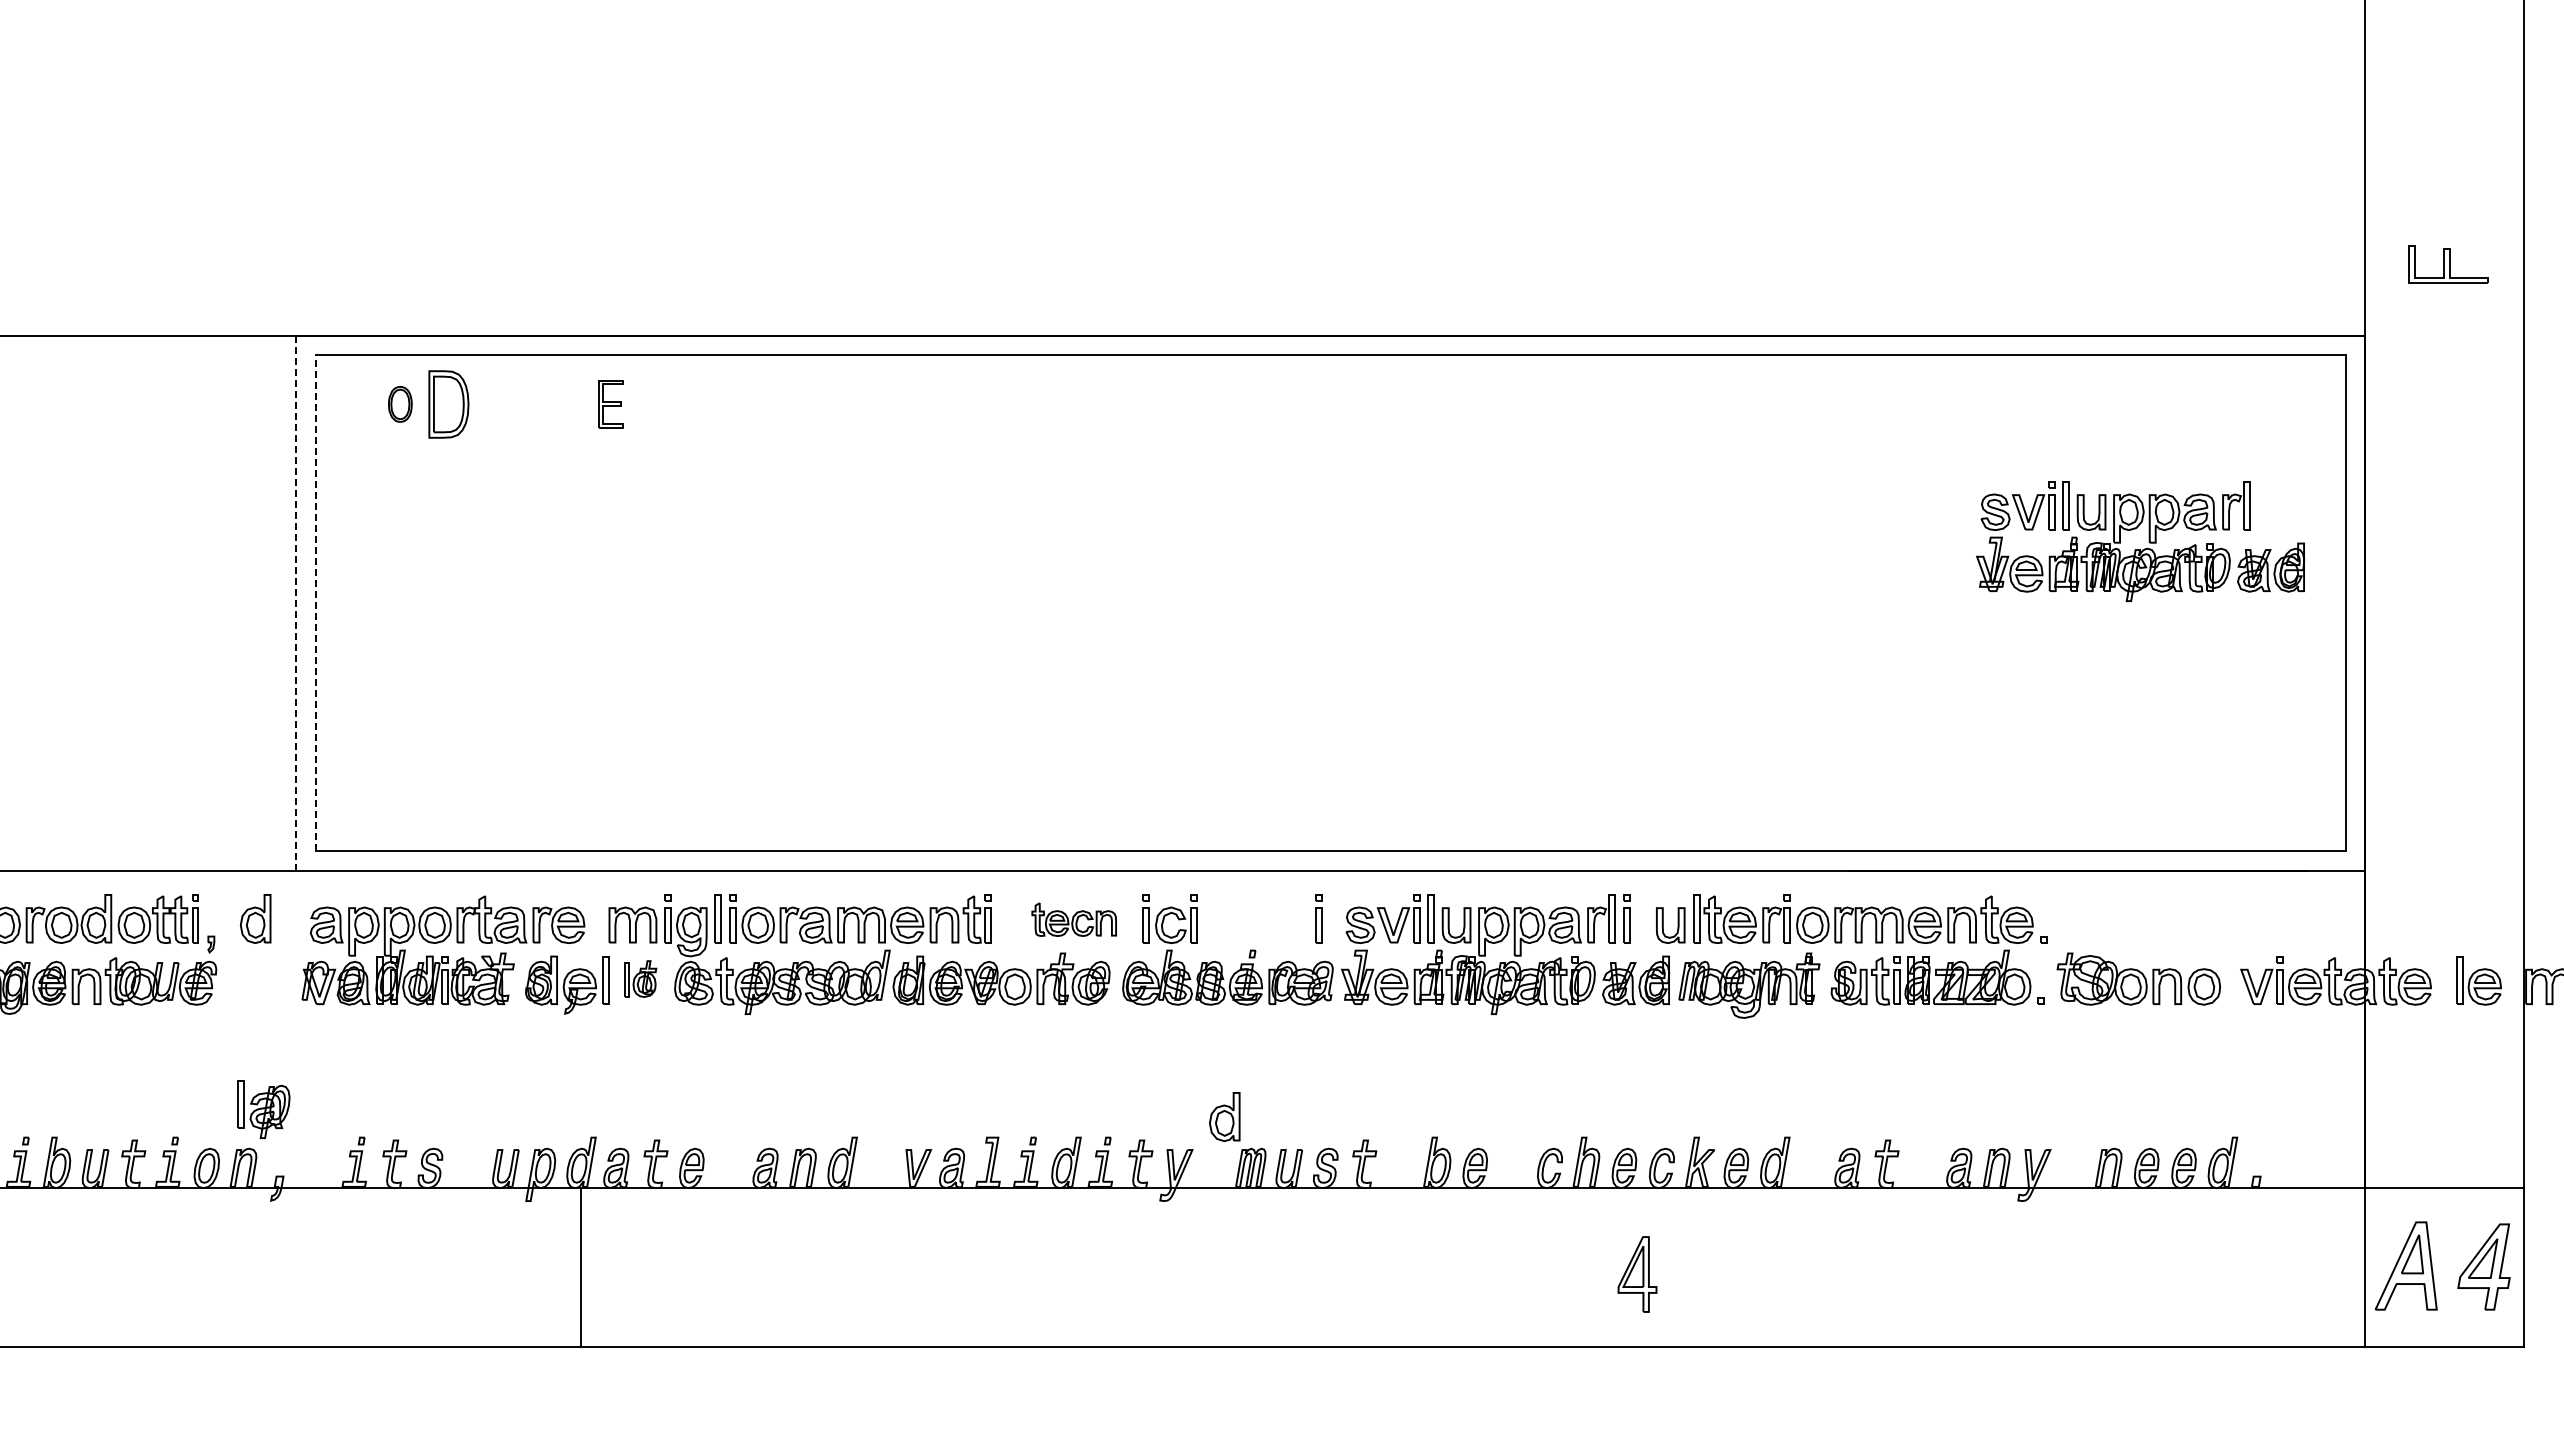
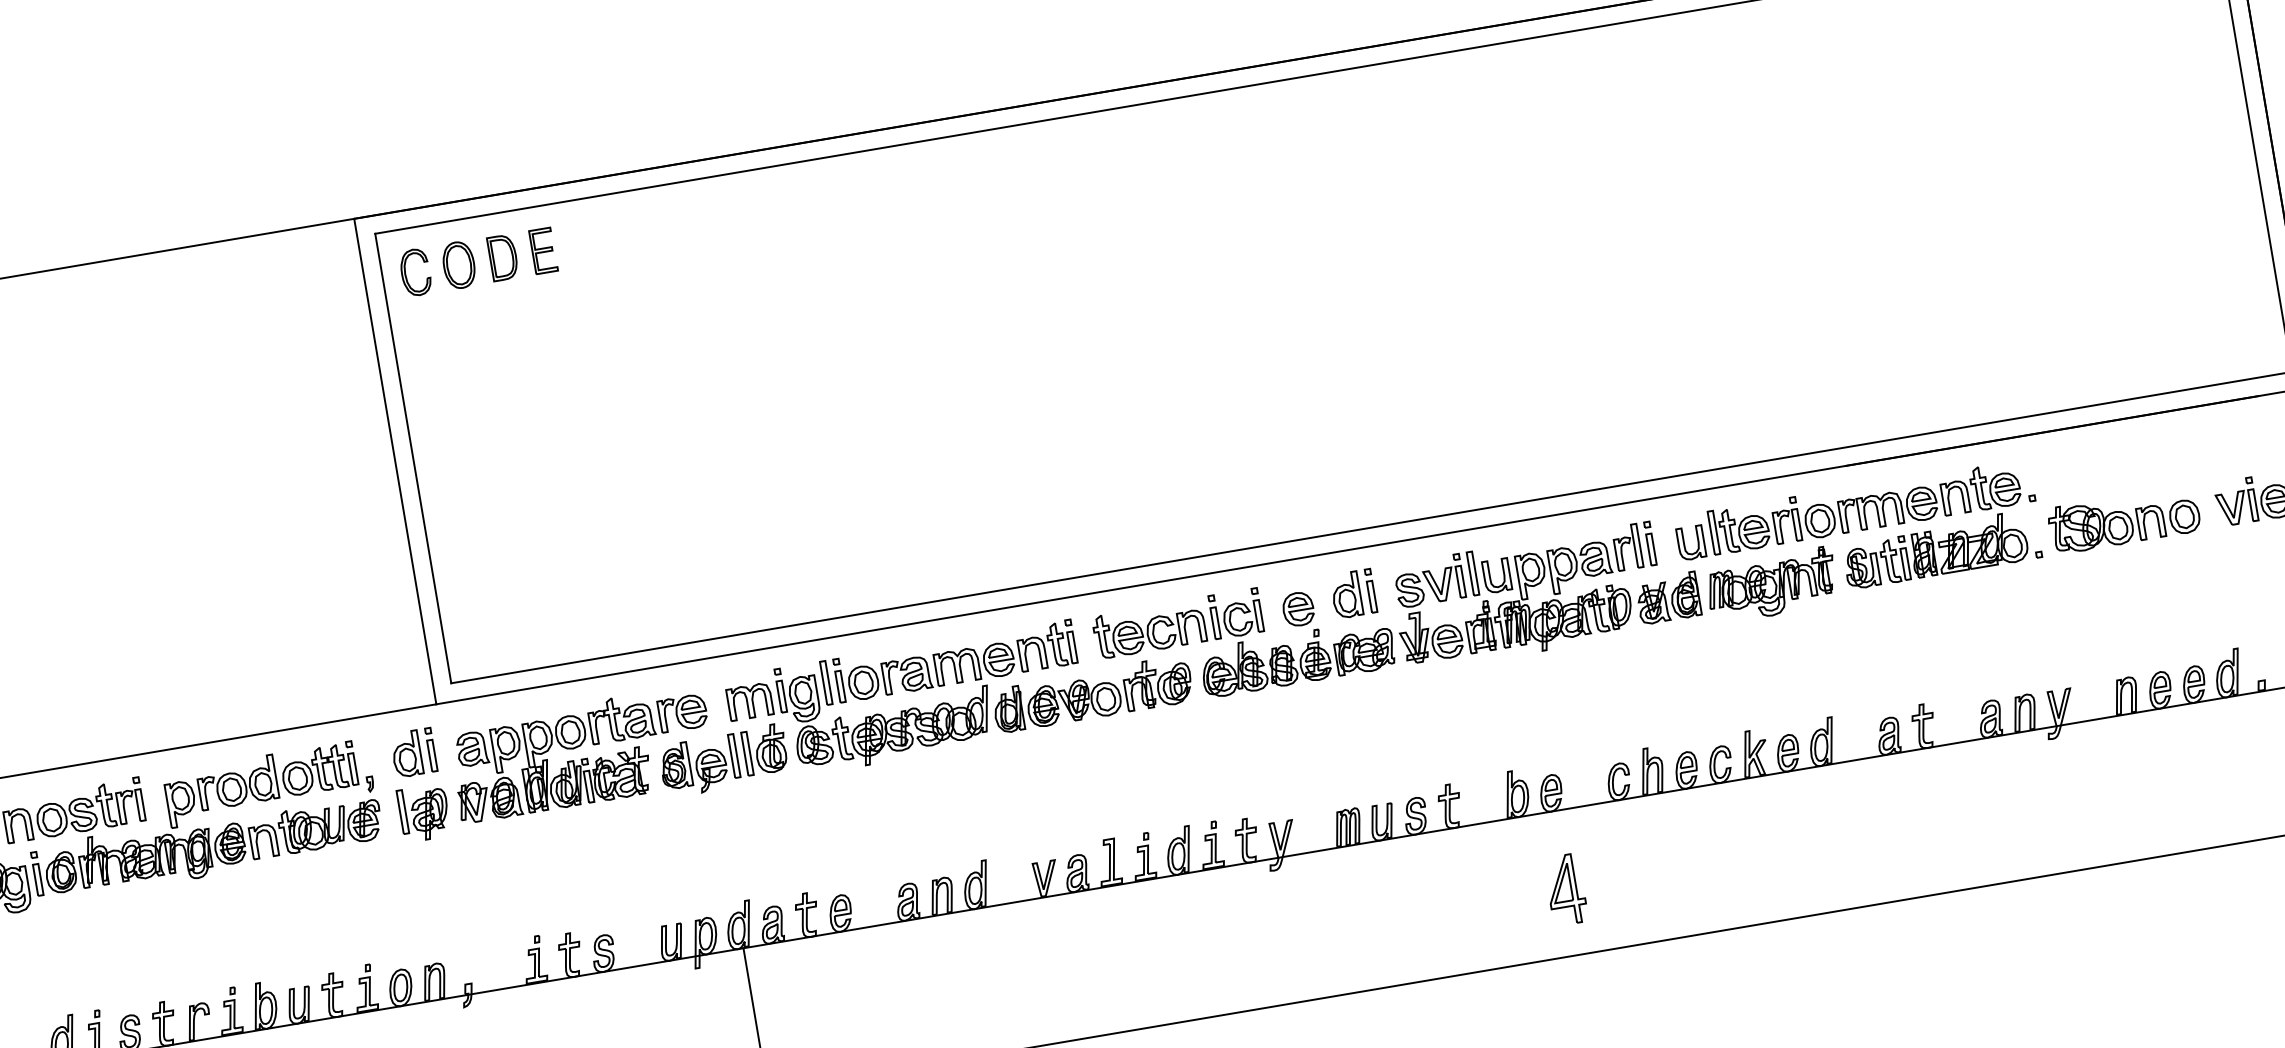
part: (342, 401) -> (406, 271), added
part: (448, 403) -> (502, 257), size x0.71
part: (400, 404) -> (459, 265), size x1.43
part: (610, 404) -> (542, 251), moved
part: (2148, 541) -> (2065, 121), removed
line: (296, 603) -> (395, 461), dashed -> solid
line: (316, 603) -> (413, 458), dashed -> solid
part: (282, 918) -> (431, 749), added
part: (1073, 919) -> (1148, 629), size x1.43
part: (1237, 924) -> (1298, 608), added
part: (640, 978) -> (765, 749), size x1.43
part: (263, 1109) -> (424, 813), moved
part: (1224, 1116) -> (1346, 594), moved
part: (1637, 1274) -> (1565, 889), moved

